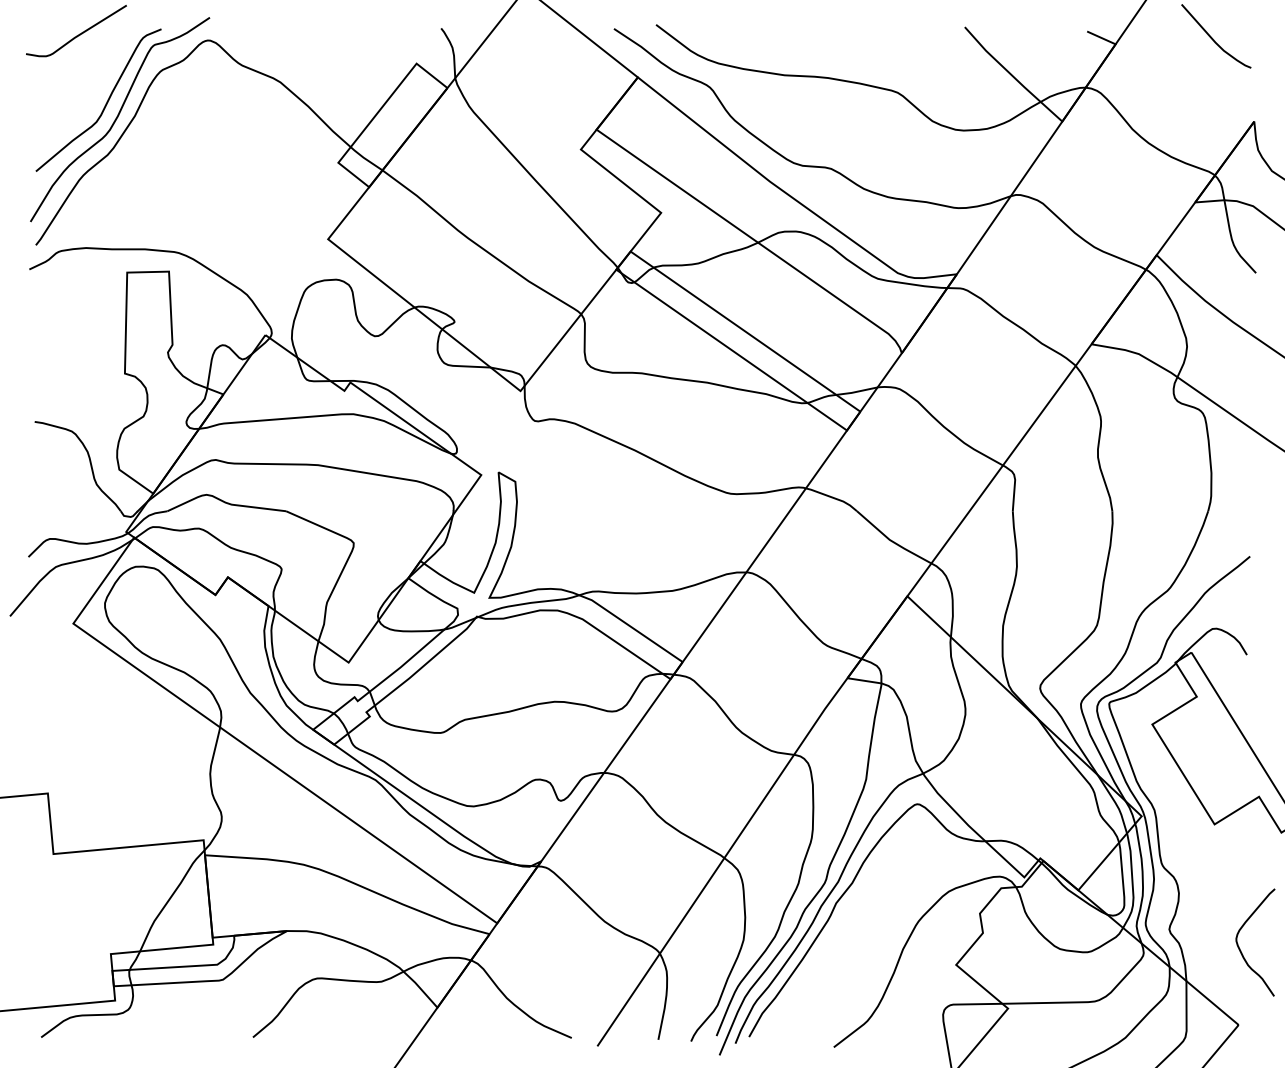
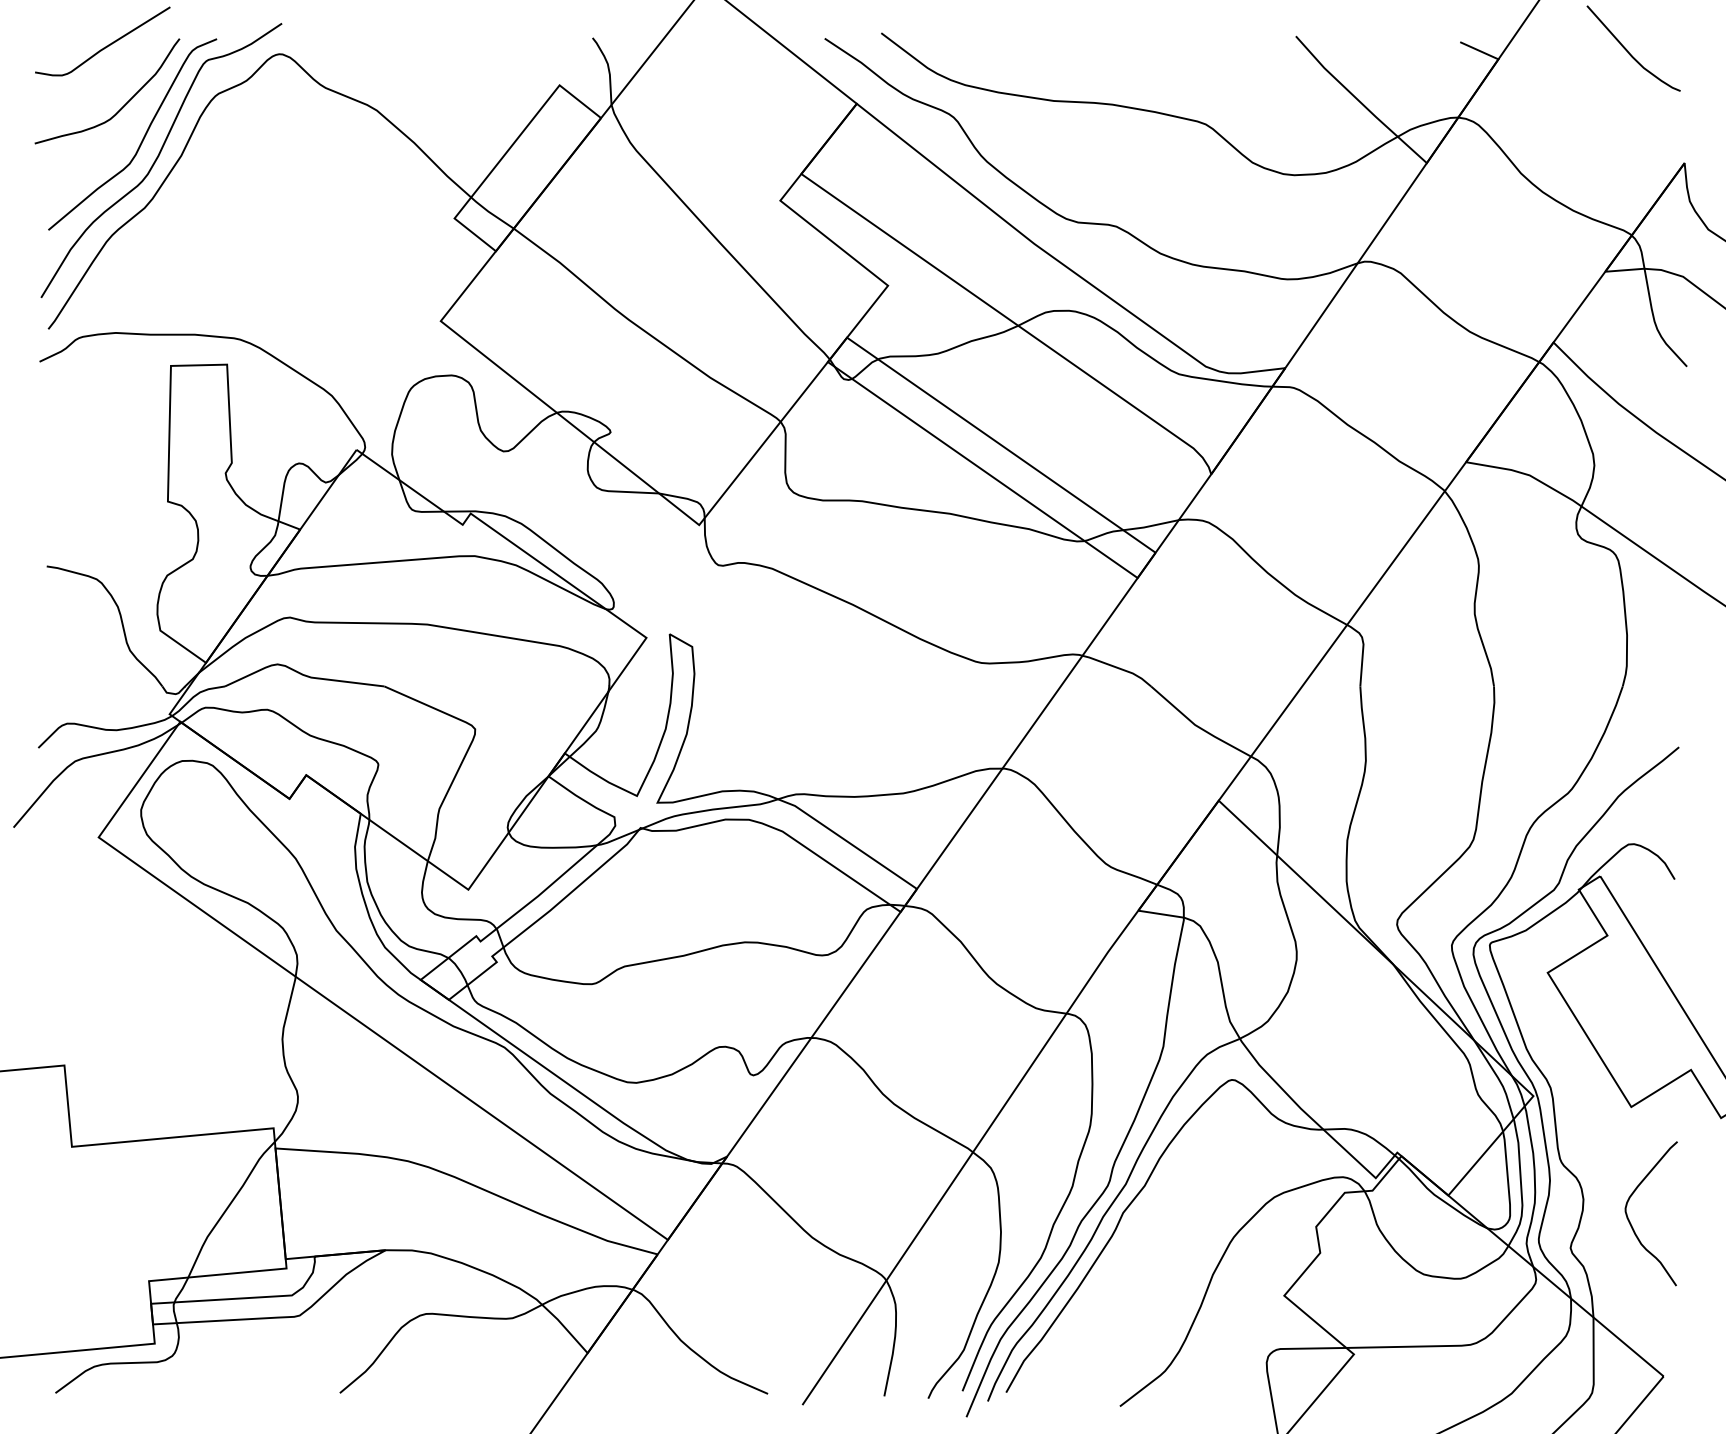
curve: (91, 79) -> (122, 106), added
curve: (1240, 949) -> (1631, 1223), moved

